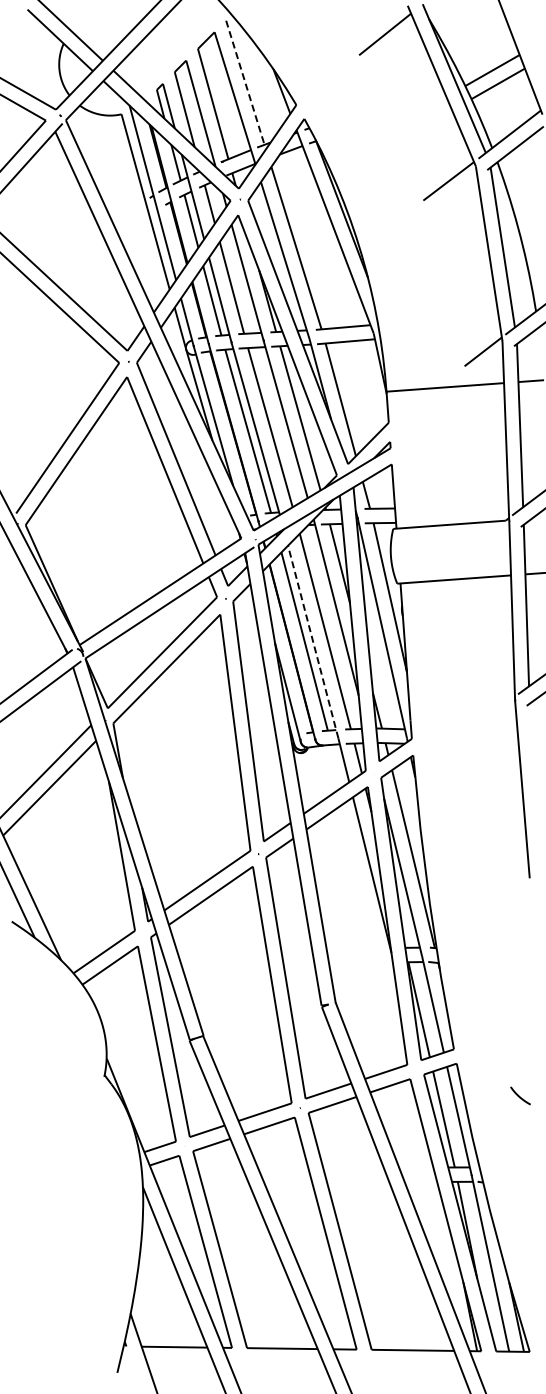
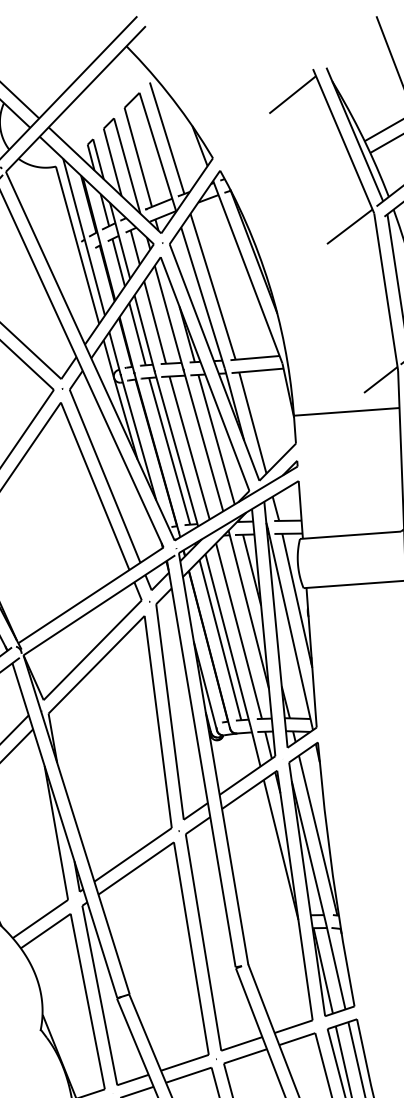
line: (245, 82) -> (167, 138), dashed -> solid
line: (313, 642) -> (228, 640), dashed -> solid

